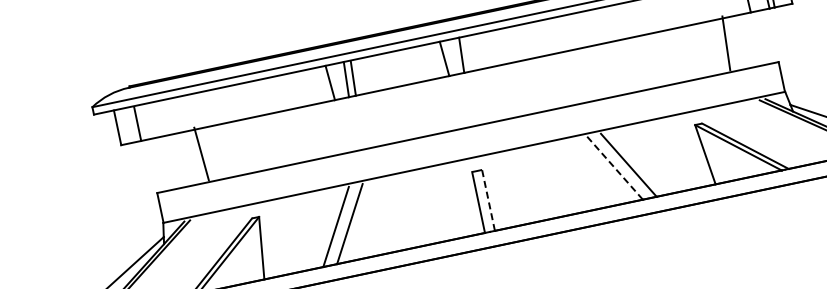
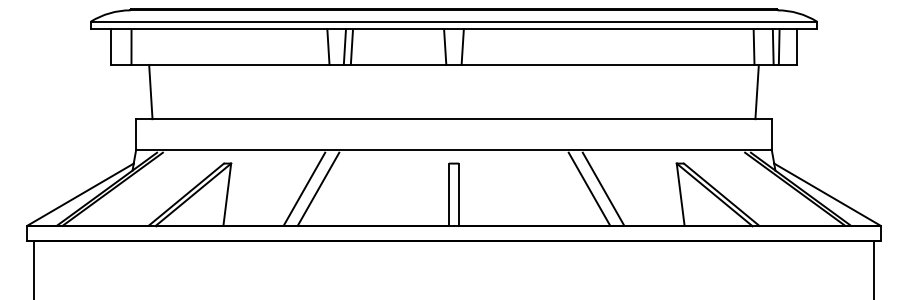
line: (725, 42) -> (756, 91), moved
line: (201, 153) -> (150, 91), moved
line: (615, 168) -> (589, 189), dashed -> solid
line: (488, 200) -> (459, 194), dashed -> solid

